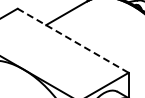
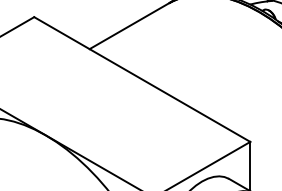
line: (73, 41) -> (142, 80), dashed -> solid

